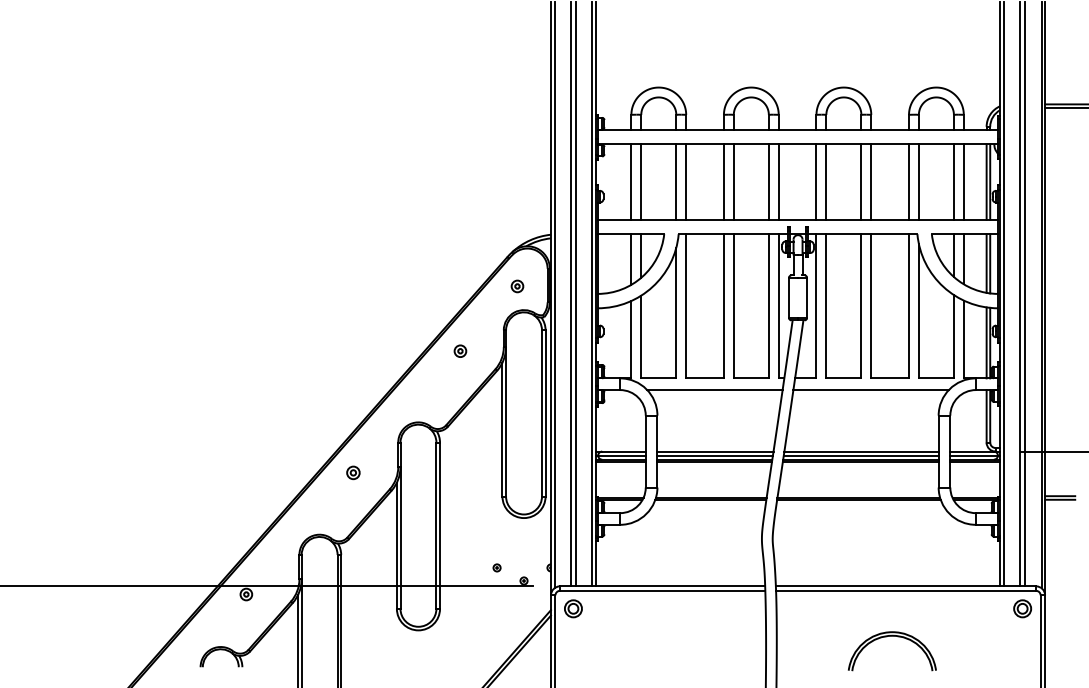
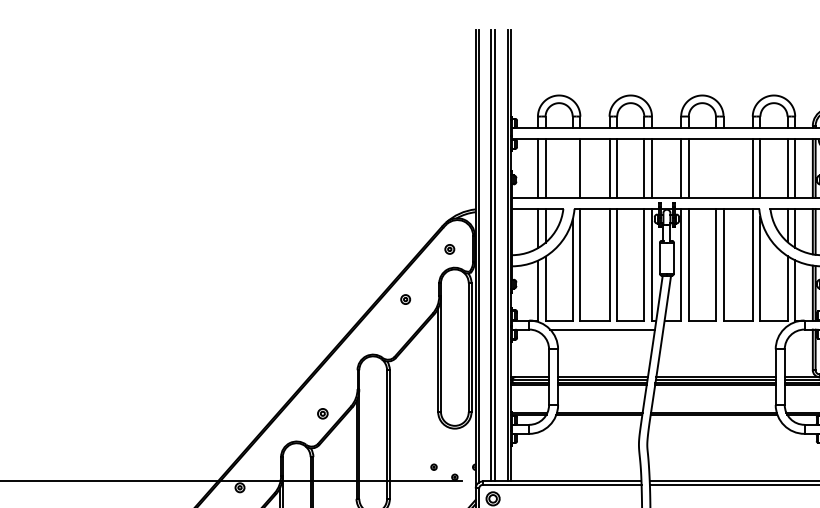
line: (676, 181) -> (572, 168), removed
line: (861, 181) -> (716, 168), removed
line: (871, 181) -> (723, 168), removed
line: (870, 390) -> (722, 329), removed
part: (353, 472) -> (322, 413), moved

